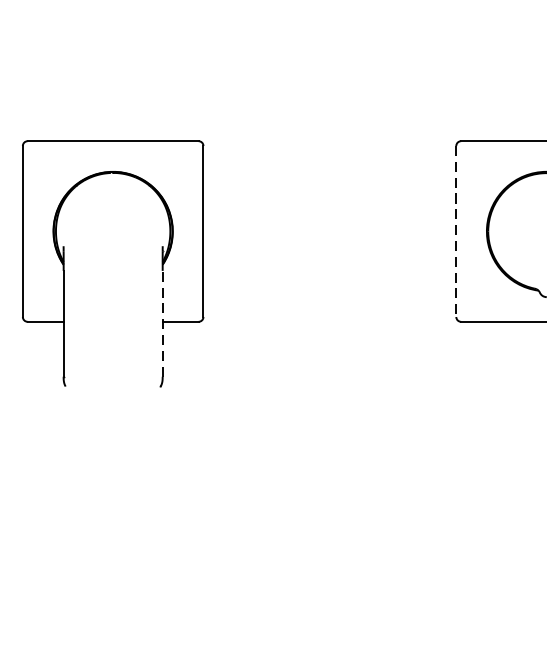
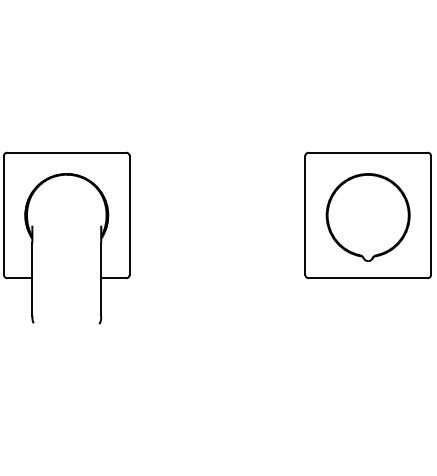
line: (456, 231) -> (305, 215), dashed -> solid
line: (163, 323) -> (101, 279), dashed -> solid

